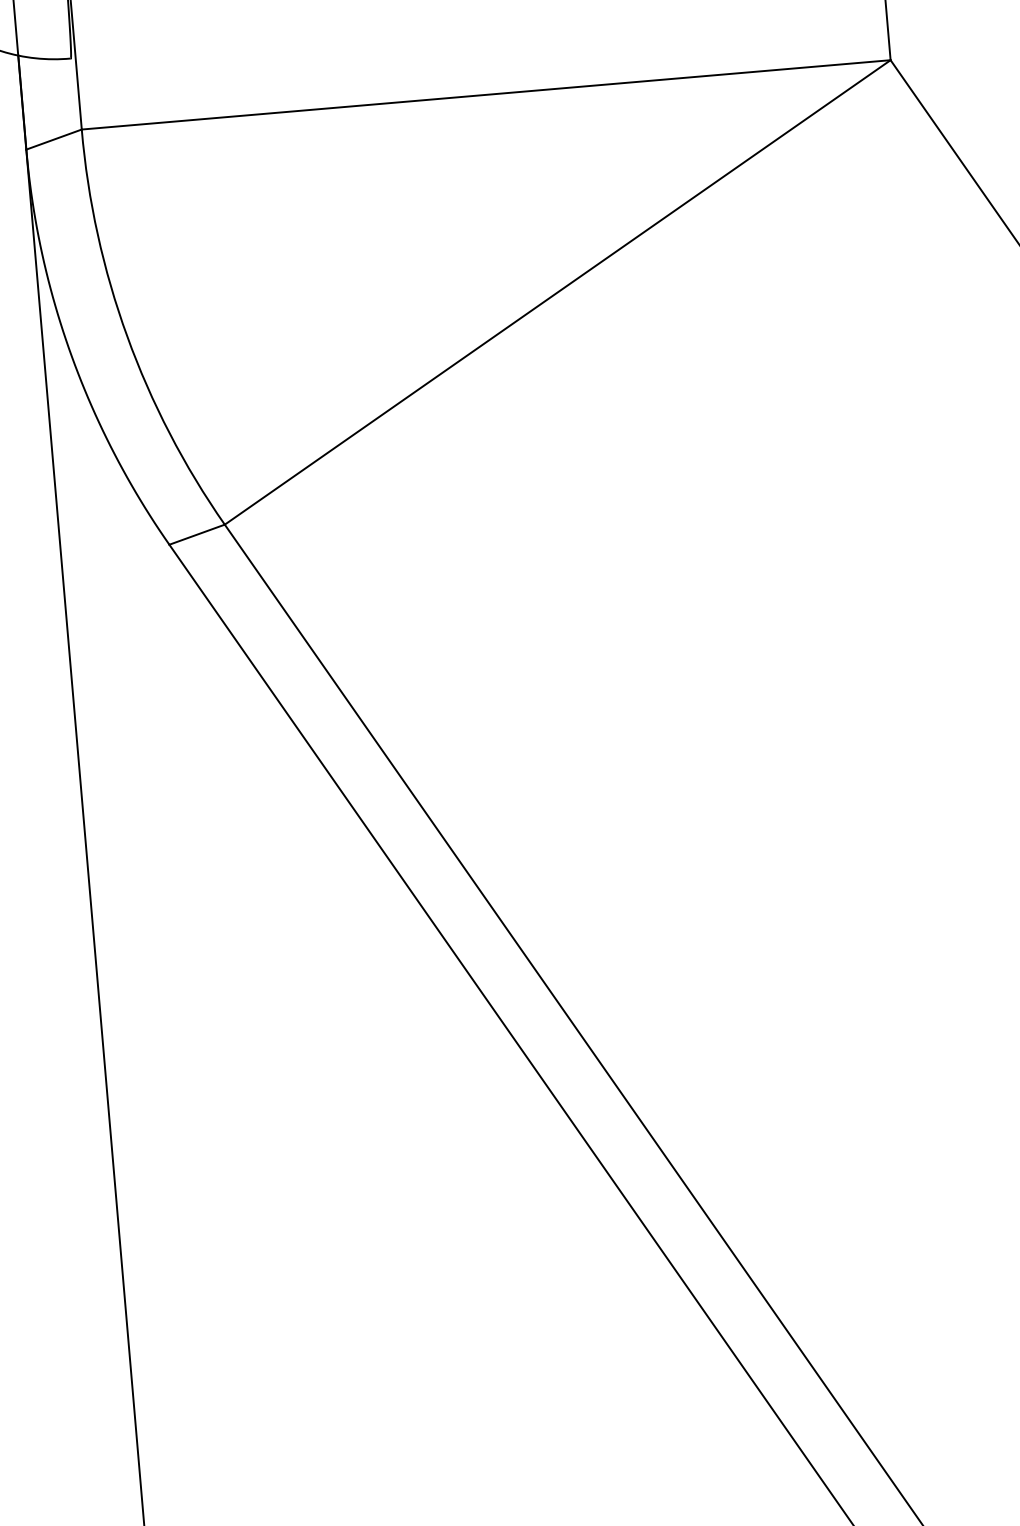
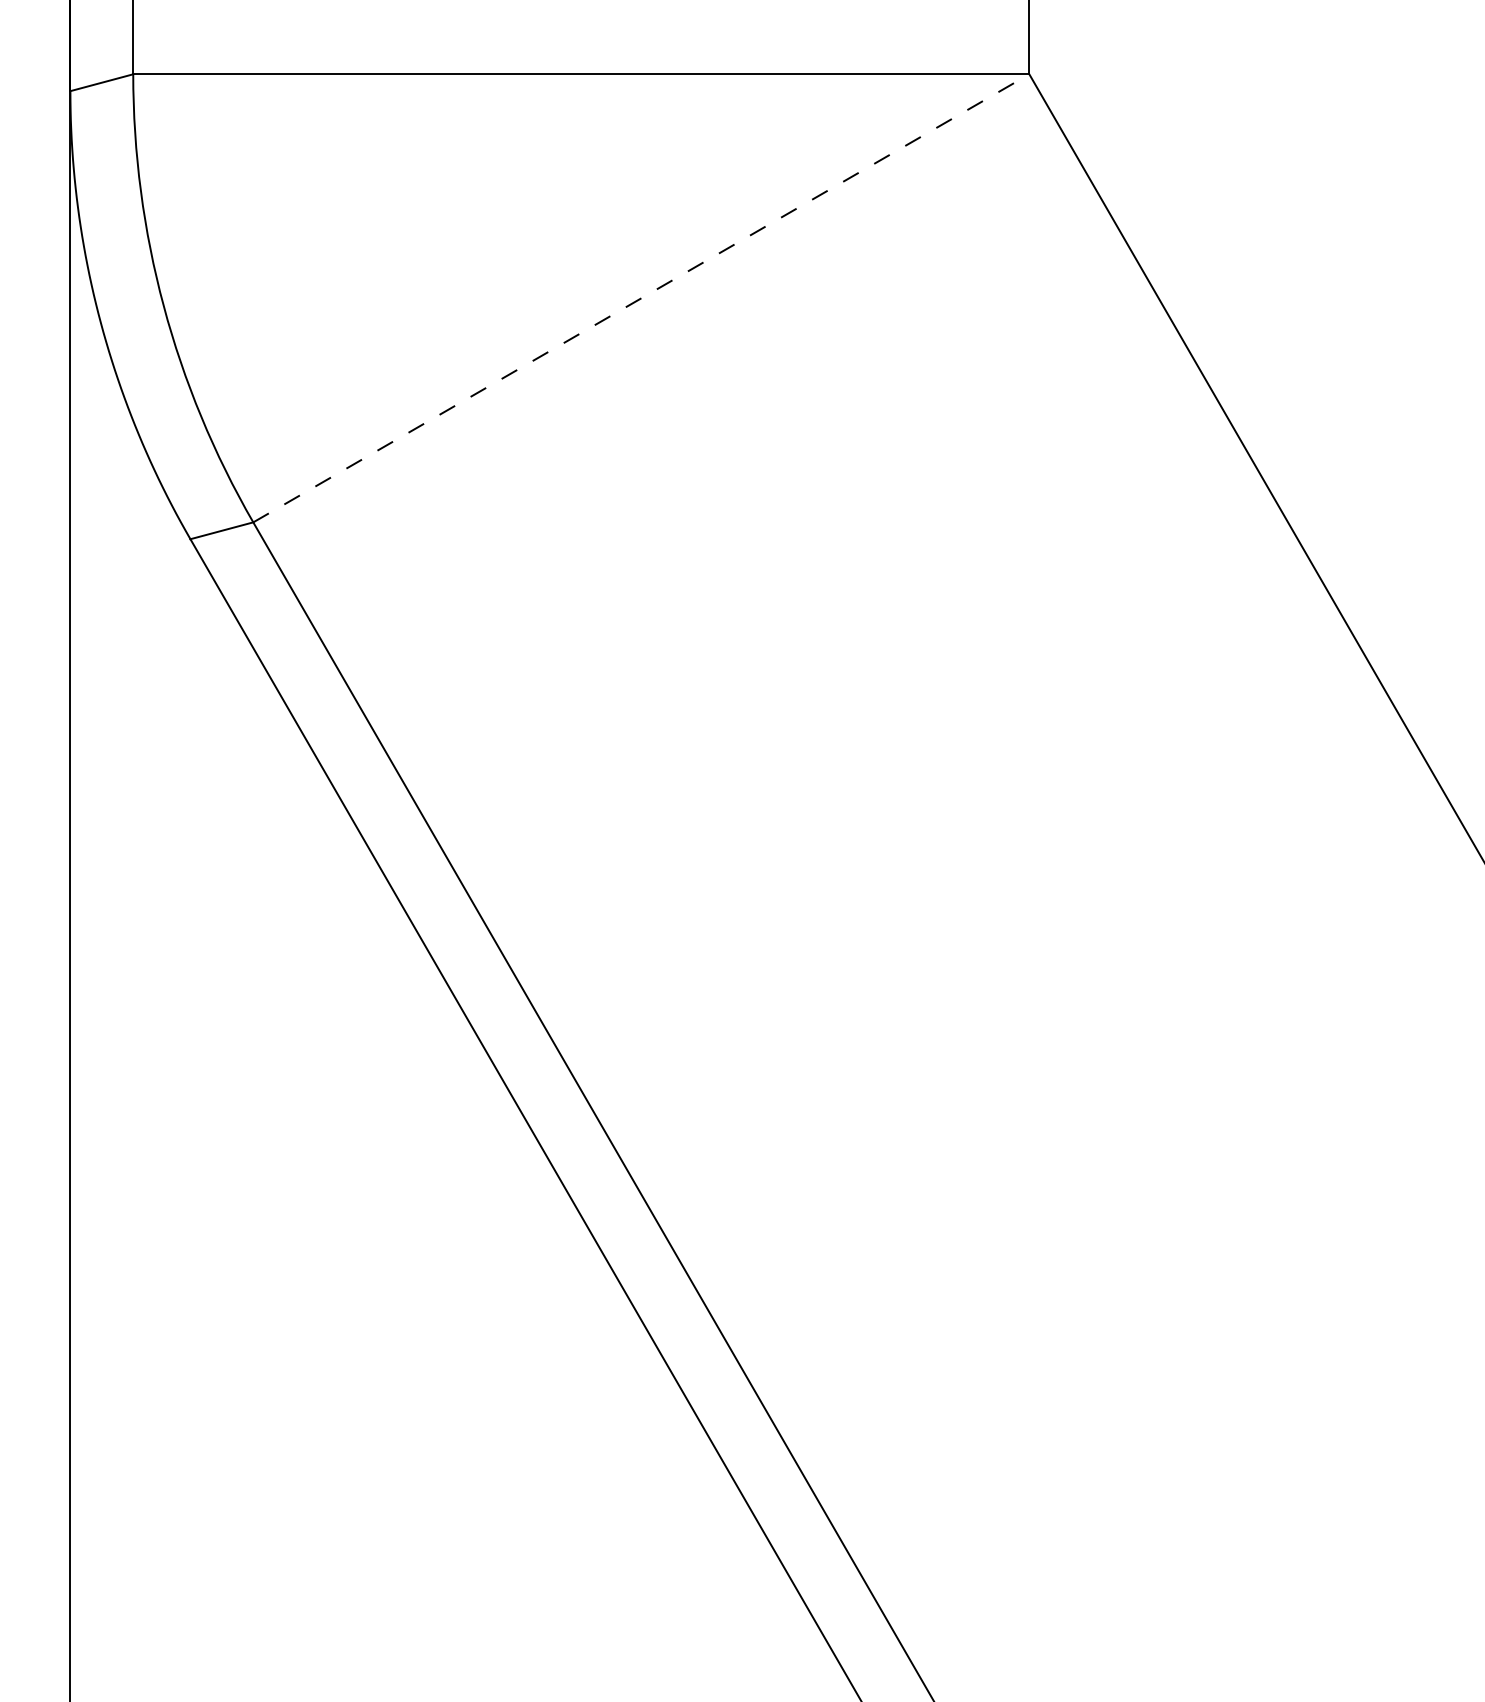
line: (557, 292) -> (641, 298), solid -> dashed

